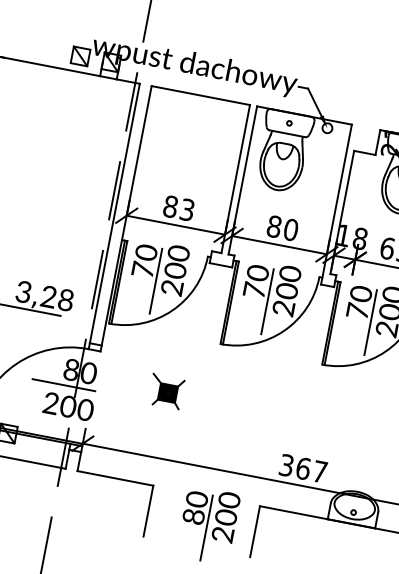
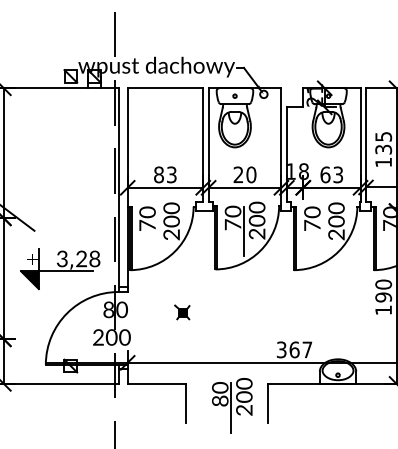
text: (274, 226) -> (238, 174), 80 -> 20
line: (155, 281) -> (158, 232), removed
line: (370, 323) -> (323, 232), removed
line: (63, 385) -> (105, 322), removed
part: (166, 391) -> (182, 312), size x0.6

